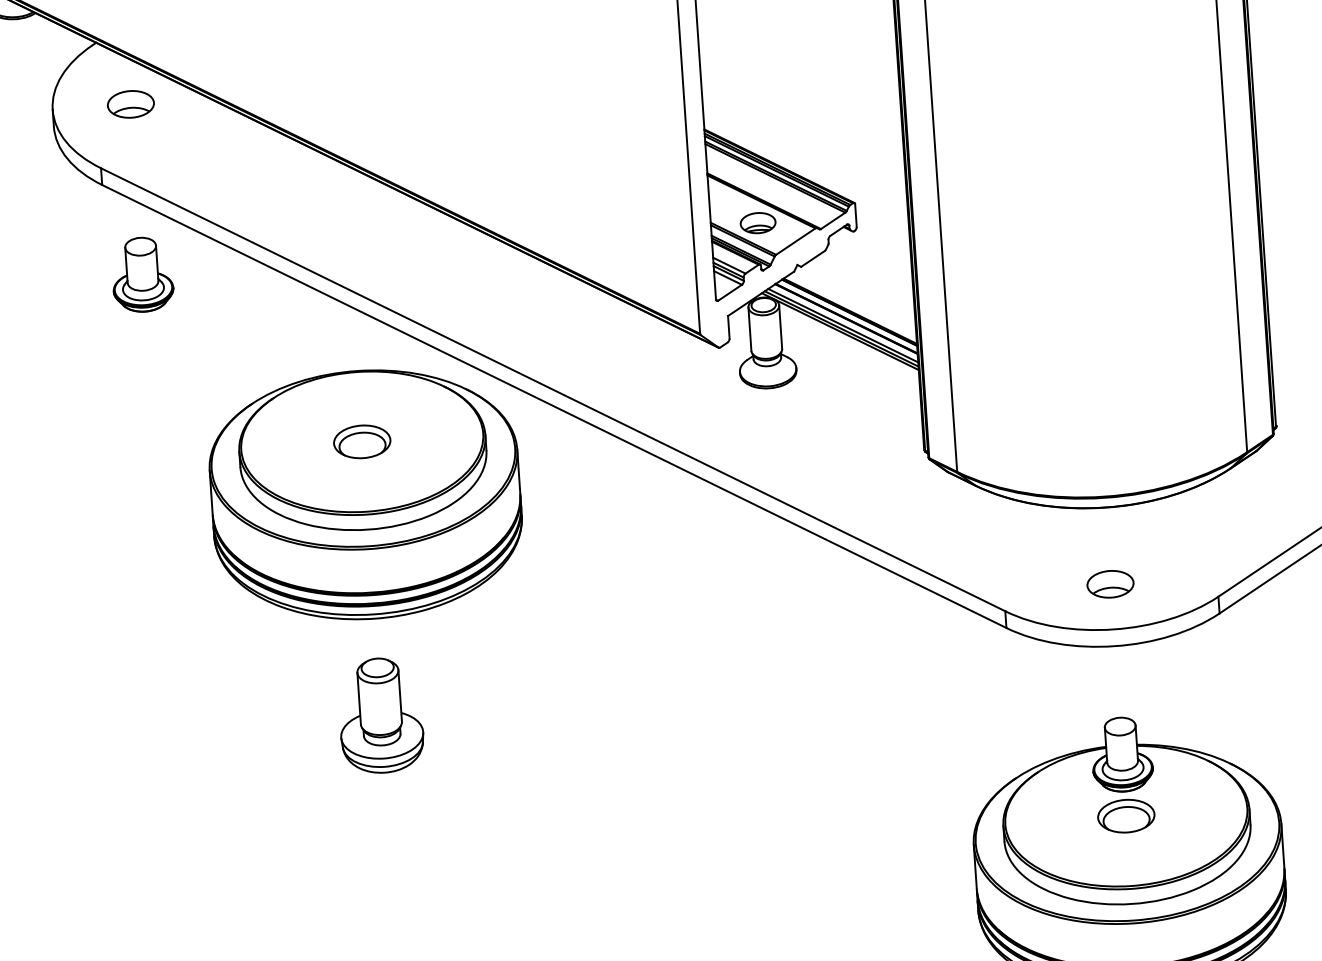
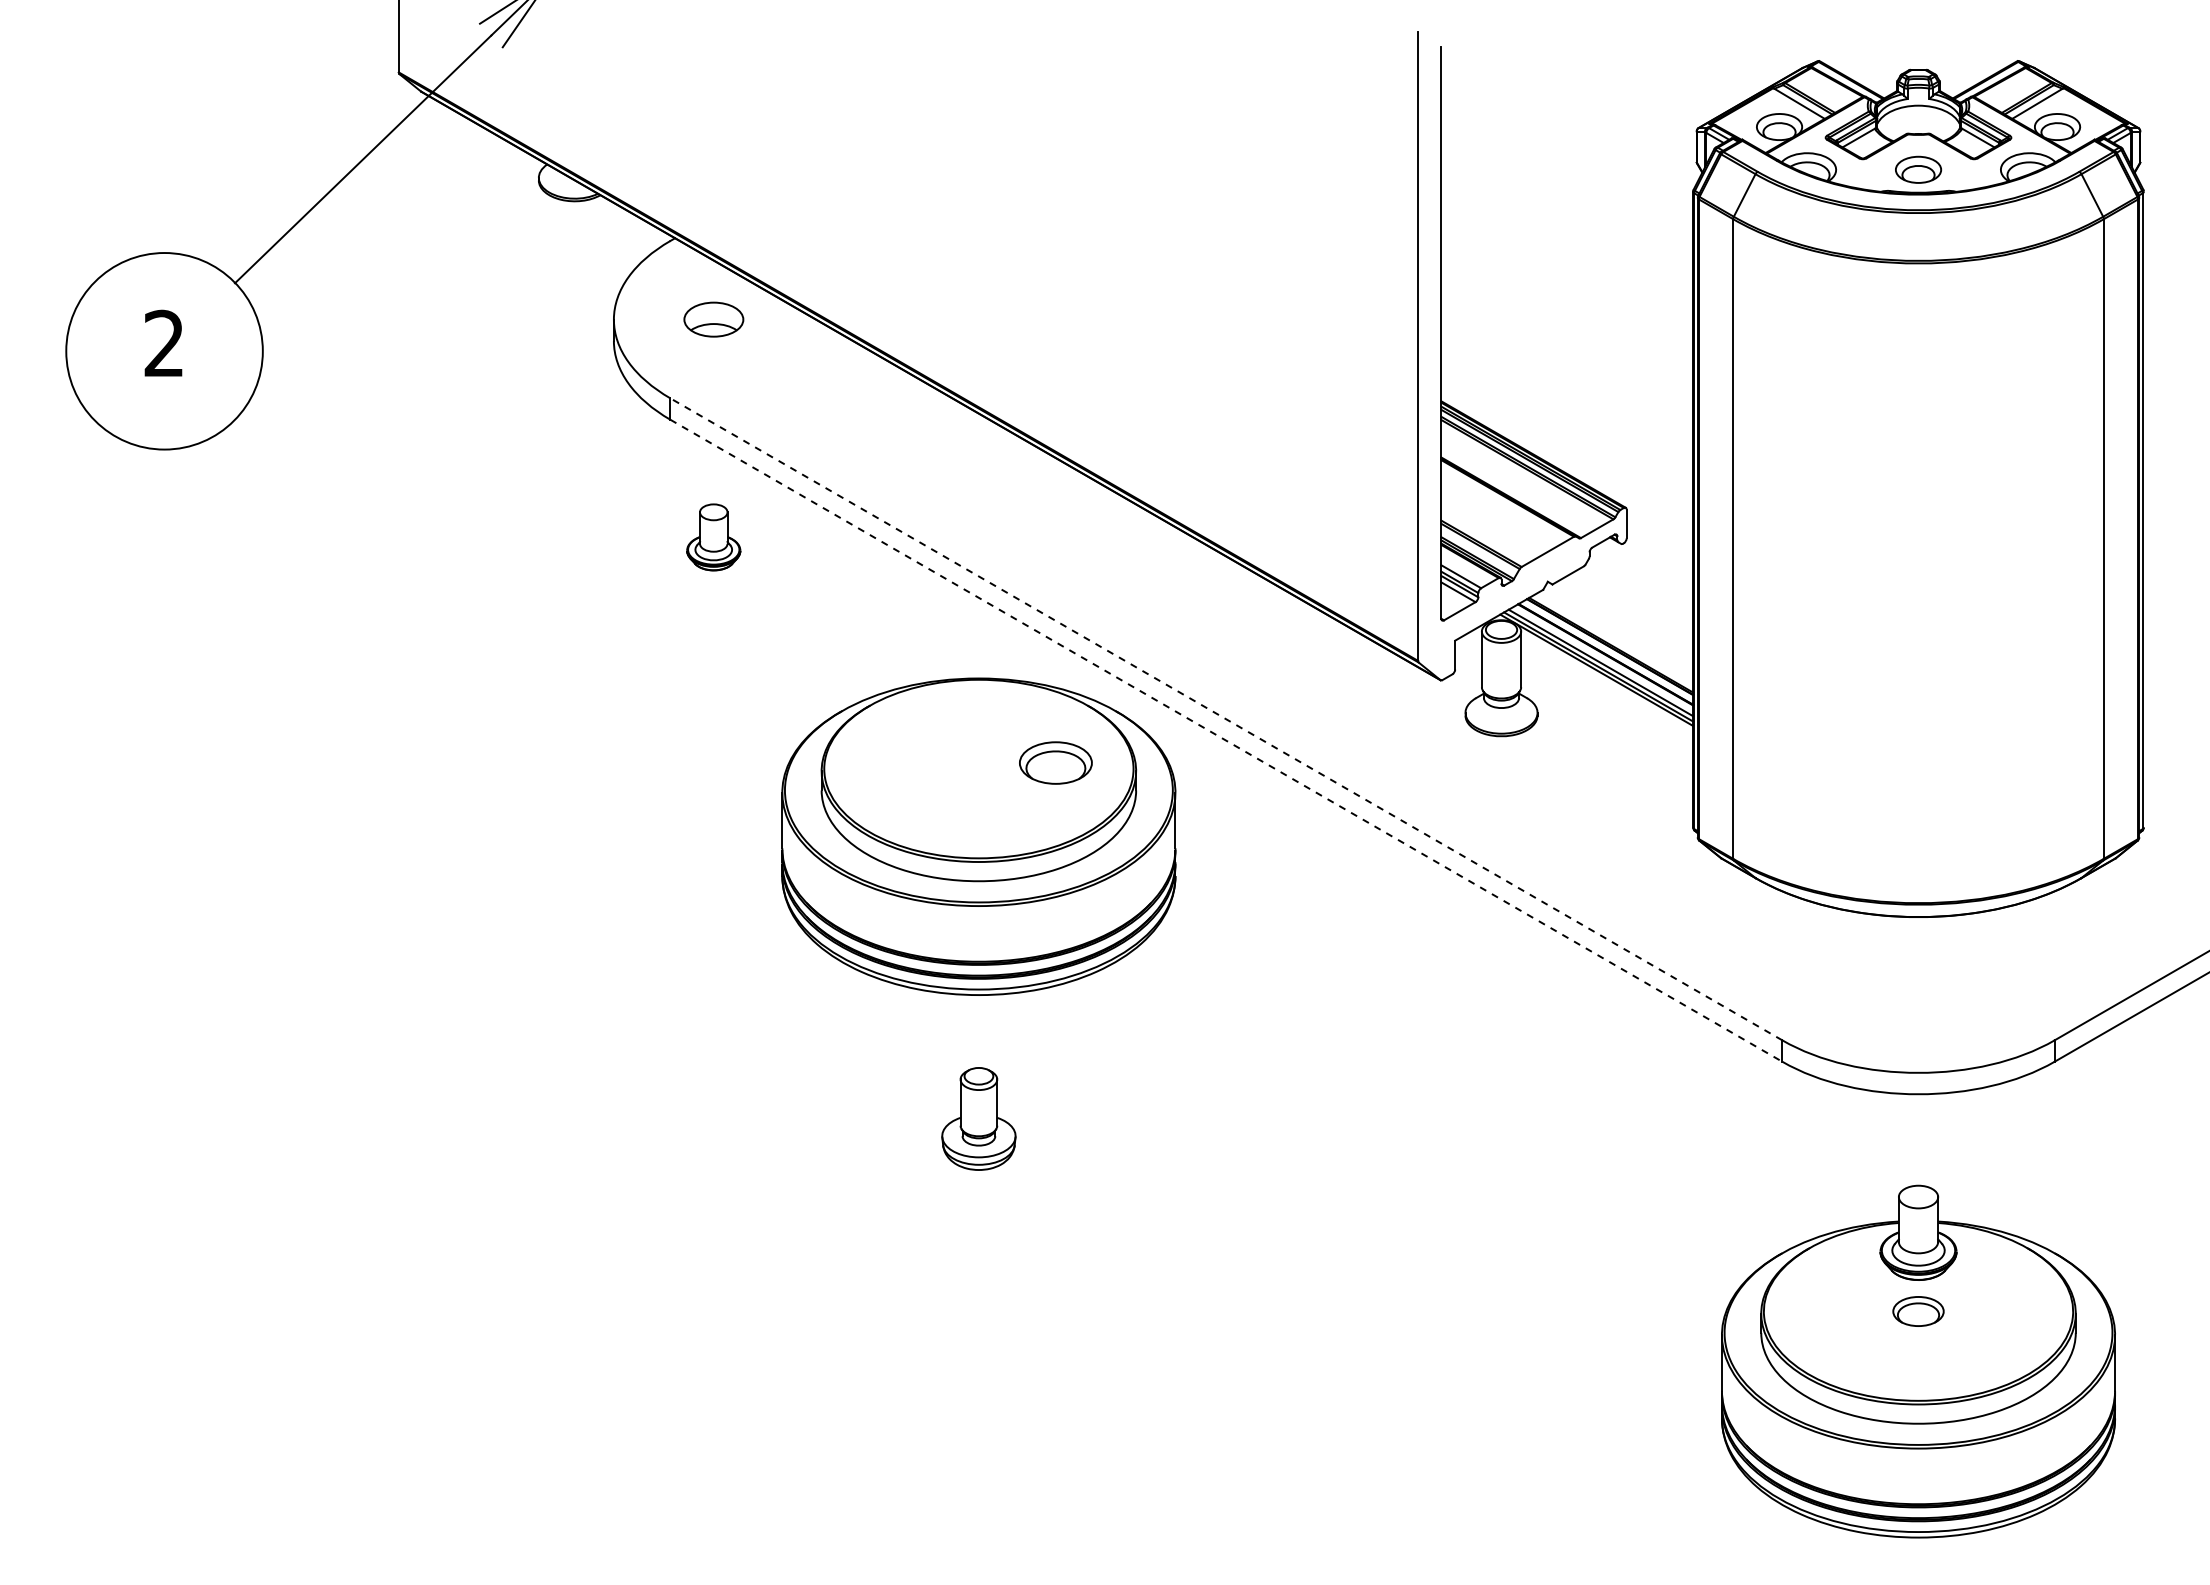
part: (758, 222) -> (1501, 524), removed
part: (142, 274) -> (713, 537), size x0.7
line: (553, 389) -> (1226, 719), solid -> dashed
line: (554, 406) -> (1226, 740), solid -> dashed
part: (361, 441) -> (1055, 762), moved
part: (1110, 584) -> (1918, 1015), removed
part: (380, 715) -> (978, 1118), size x0.7
part: (1126, 816) -> (1918, 1311), size x0.7

